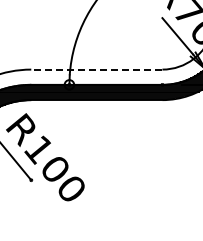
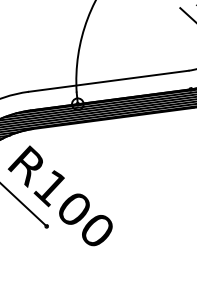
line: (96, 69) -> (108, 81), dashed -> solid

